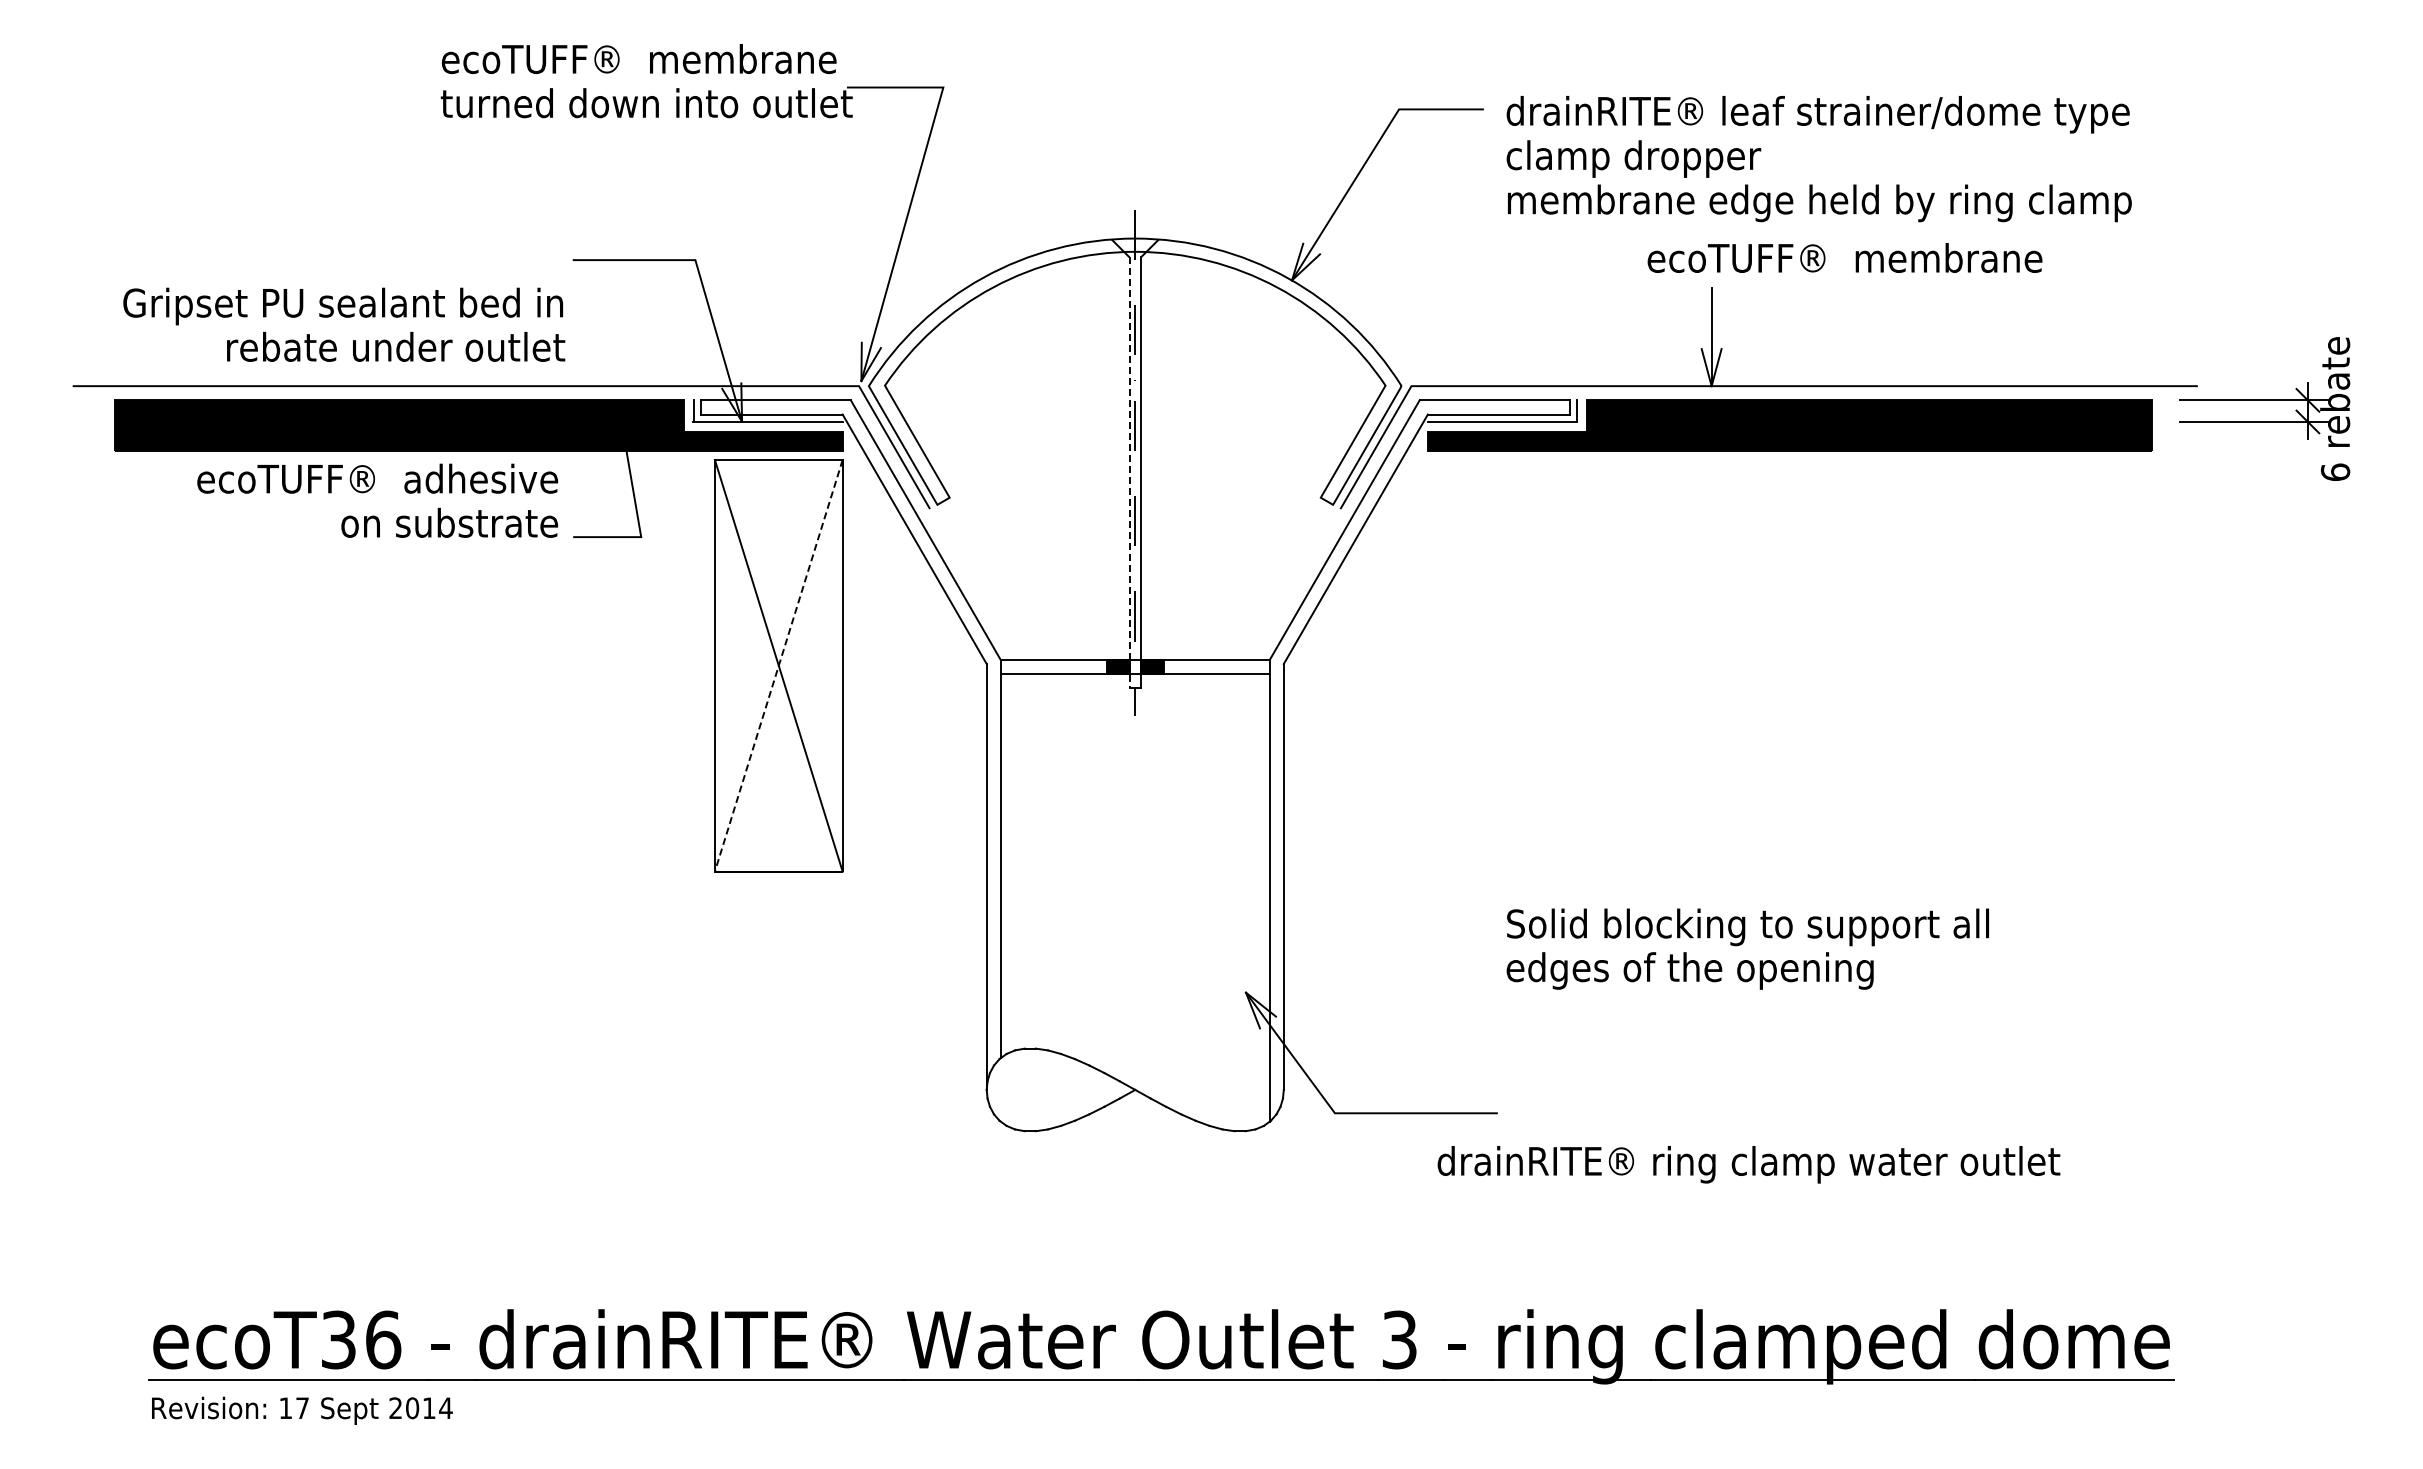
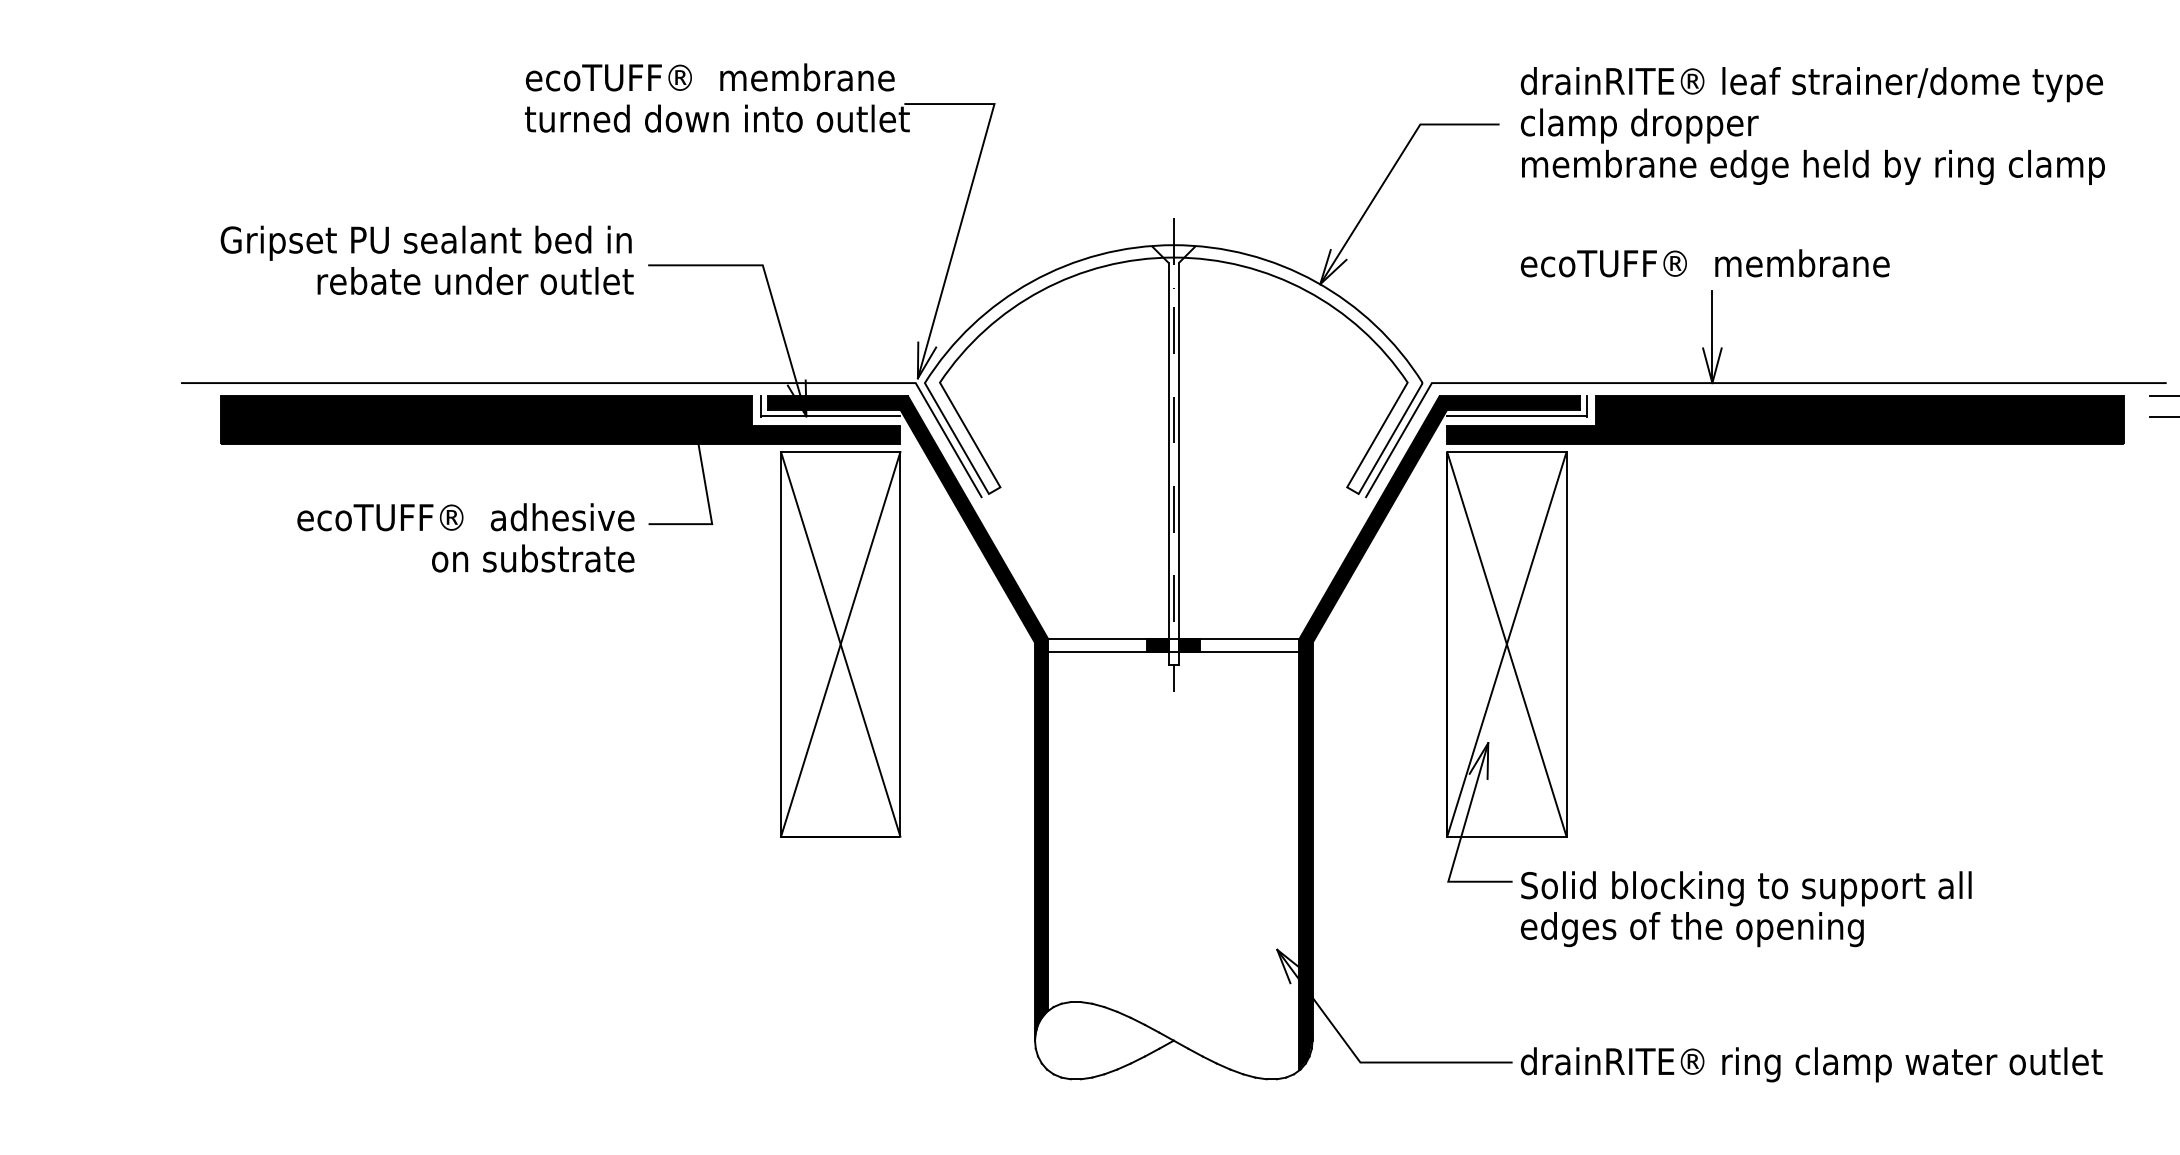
text: (1818, 159) -> (1812, 126), moved
text: (1844, 257) -> (1704, 262), moved
text: (344, 324) -> (427, 260), moved
line: (1129, 473) -> (1168, 464), dashed -> solid
text: (377, 500) -> (465, 537), moved
line: (778, 665) -> (840, 644), dashed -> solid
part: (1491, 689) -> (1506, 666), added
fill: (850, 744) -> (907, 717), added
fill: (1419, 760) -> (1439, 732), added
text: (1748, 1164) -> (1811, 1064), moved

